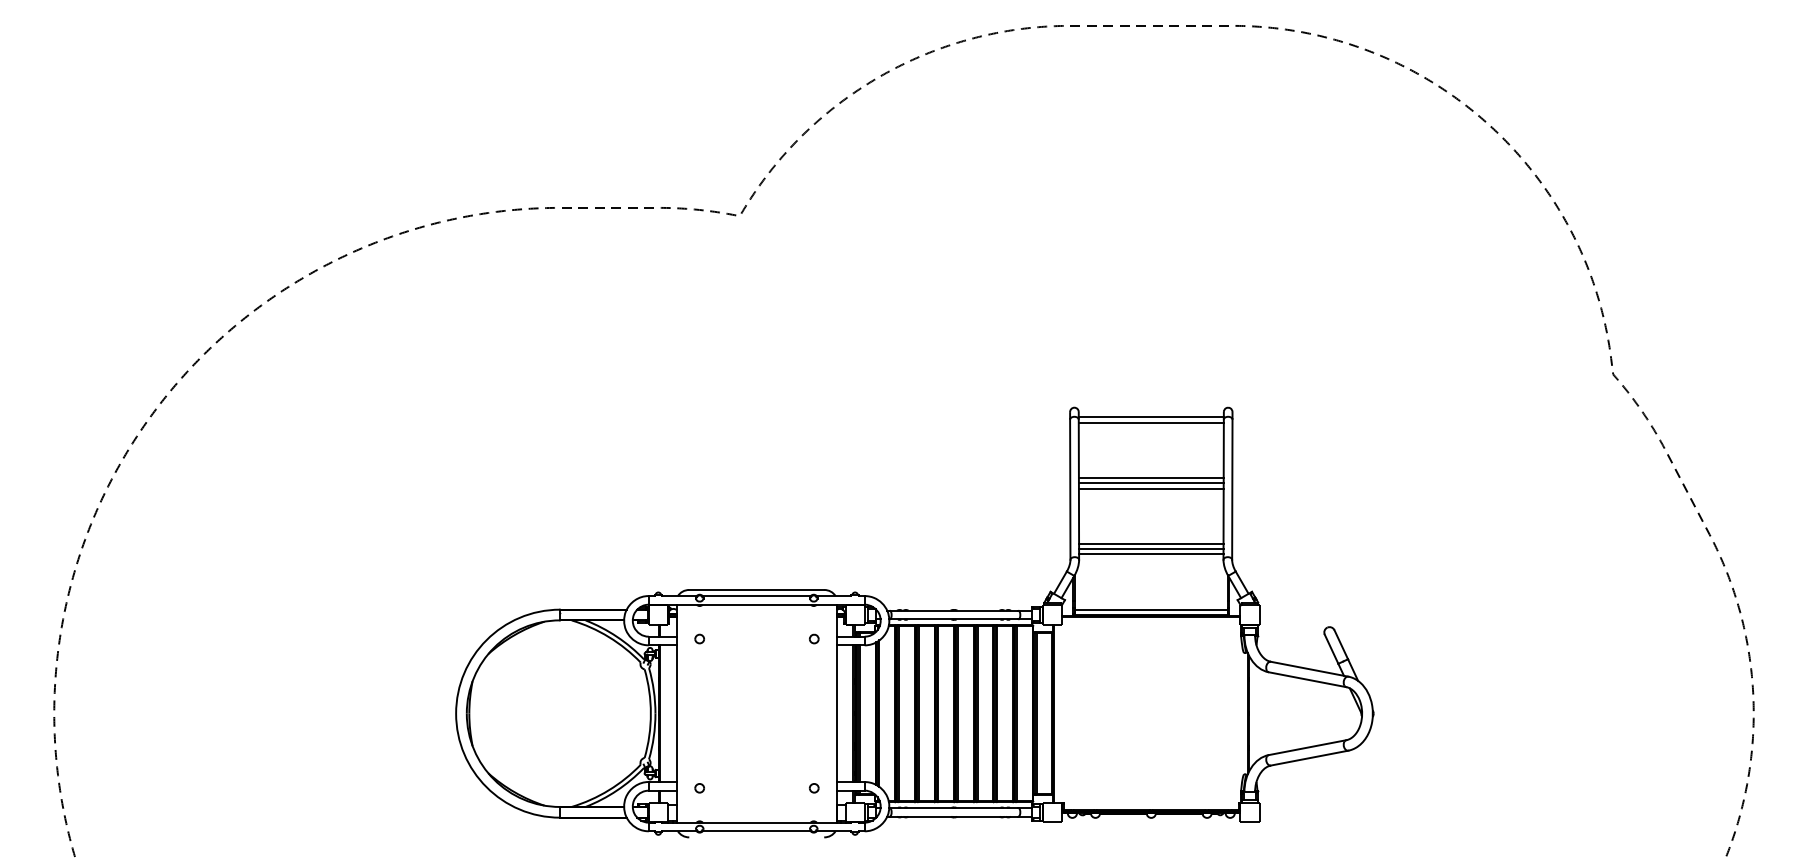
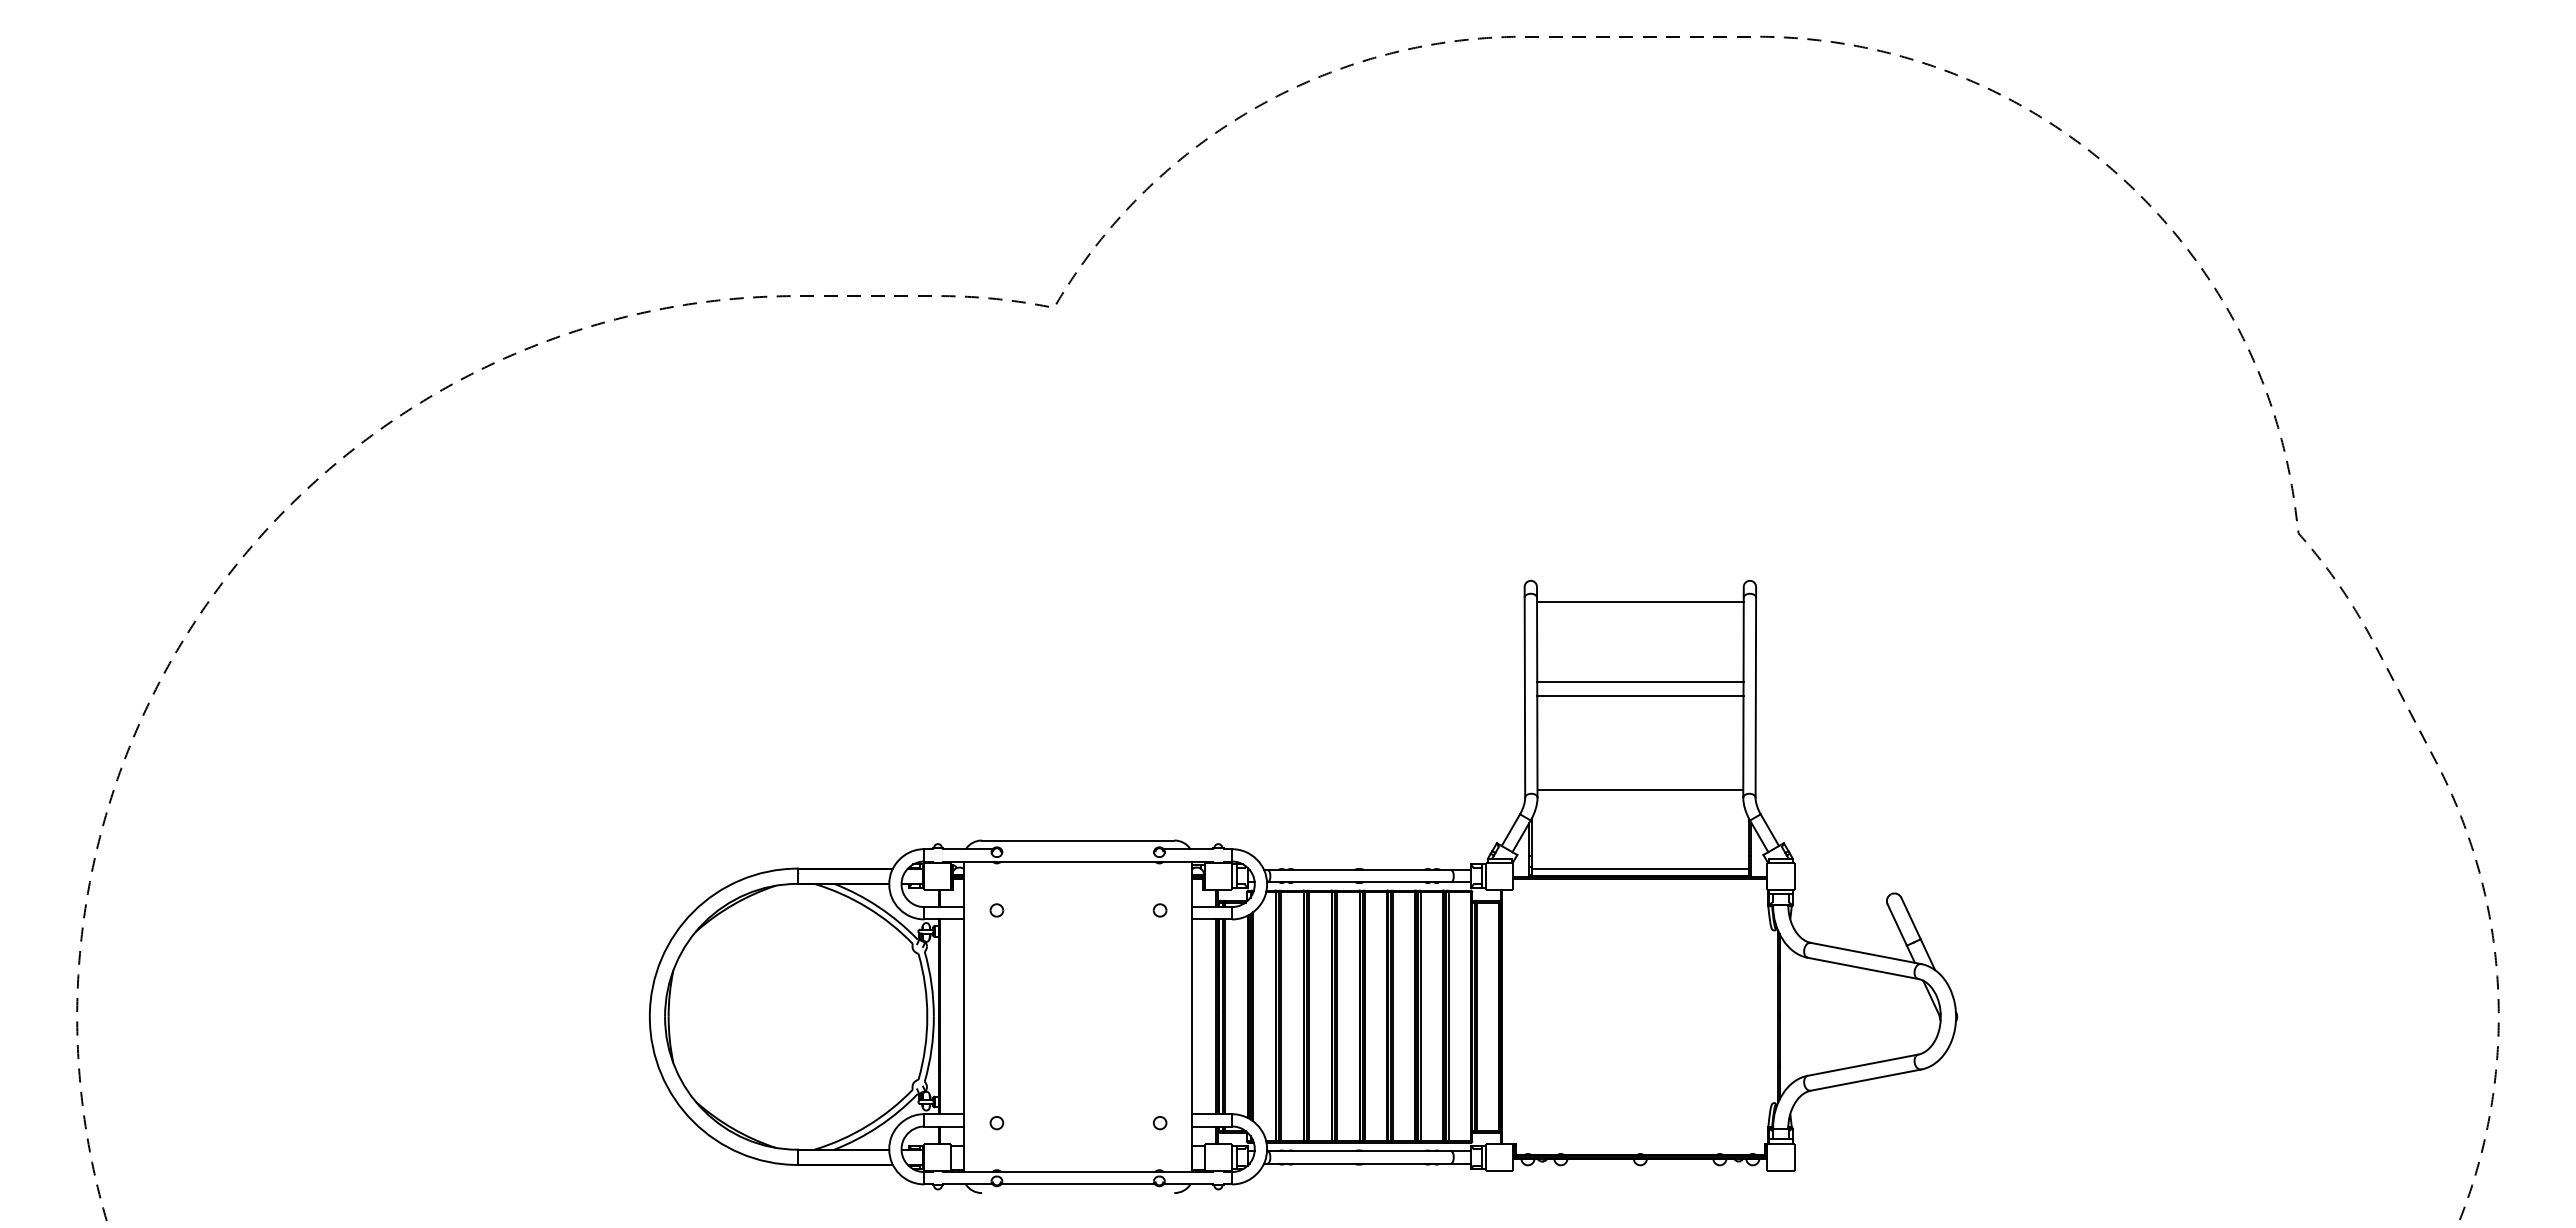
line: (1151, 417) -> (1640, 594), removed
line: (1151, 483) -> (1640, 688), removed
line: (1151, 544) -> (1640, 775), removed
line: (1151, 548) -> (1640, 781), removed
line: (756, 596) -> (1078, 849), removed

